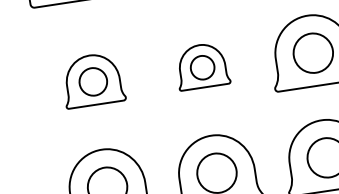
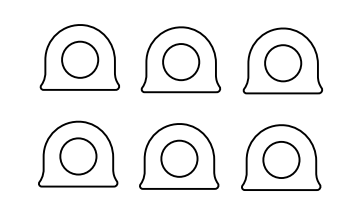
part: (201, 65) -> (180, 59), size x1.67
part: (92, 80) -> (79, 57), size x1.43

